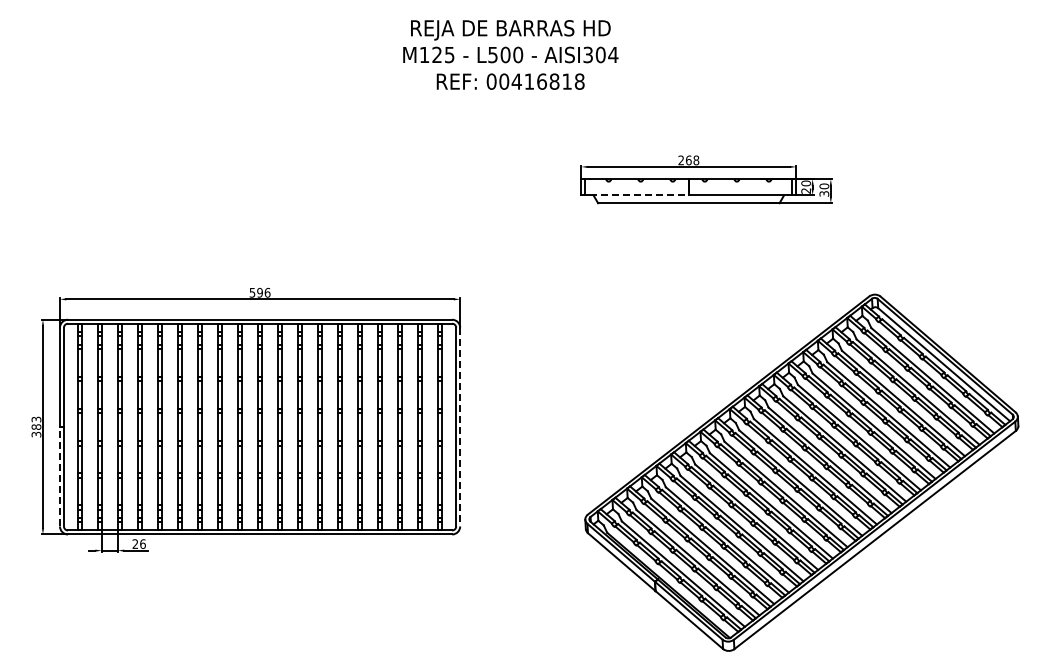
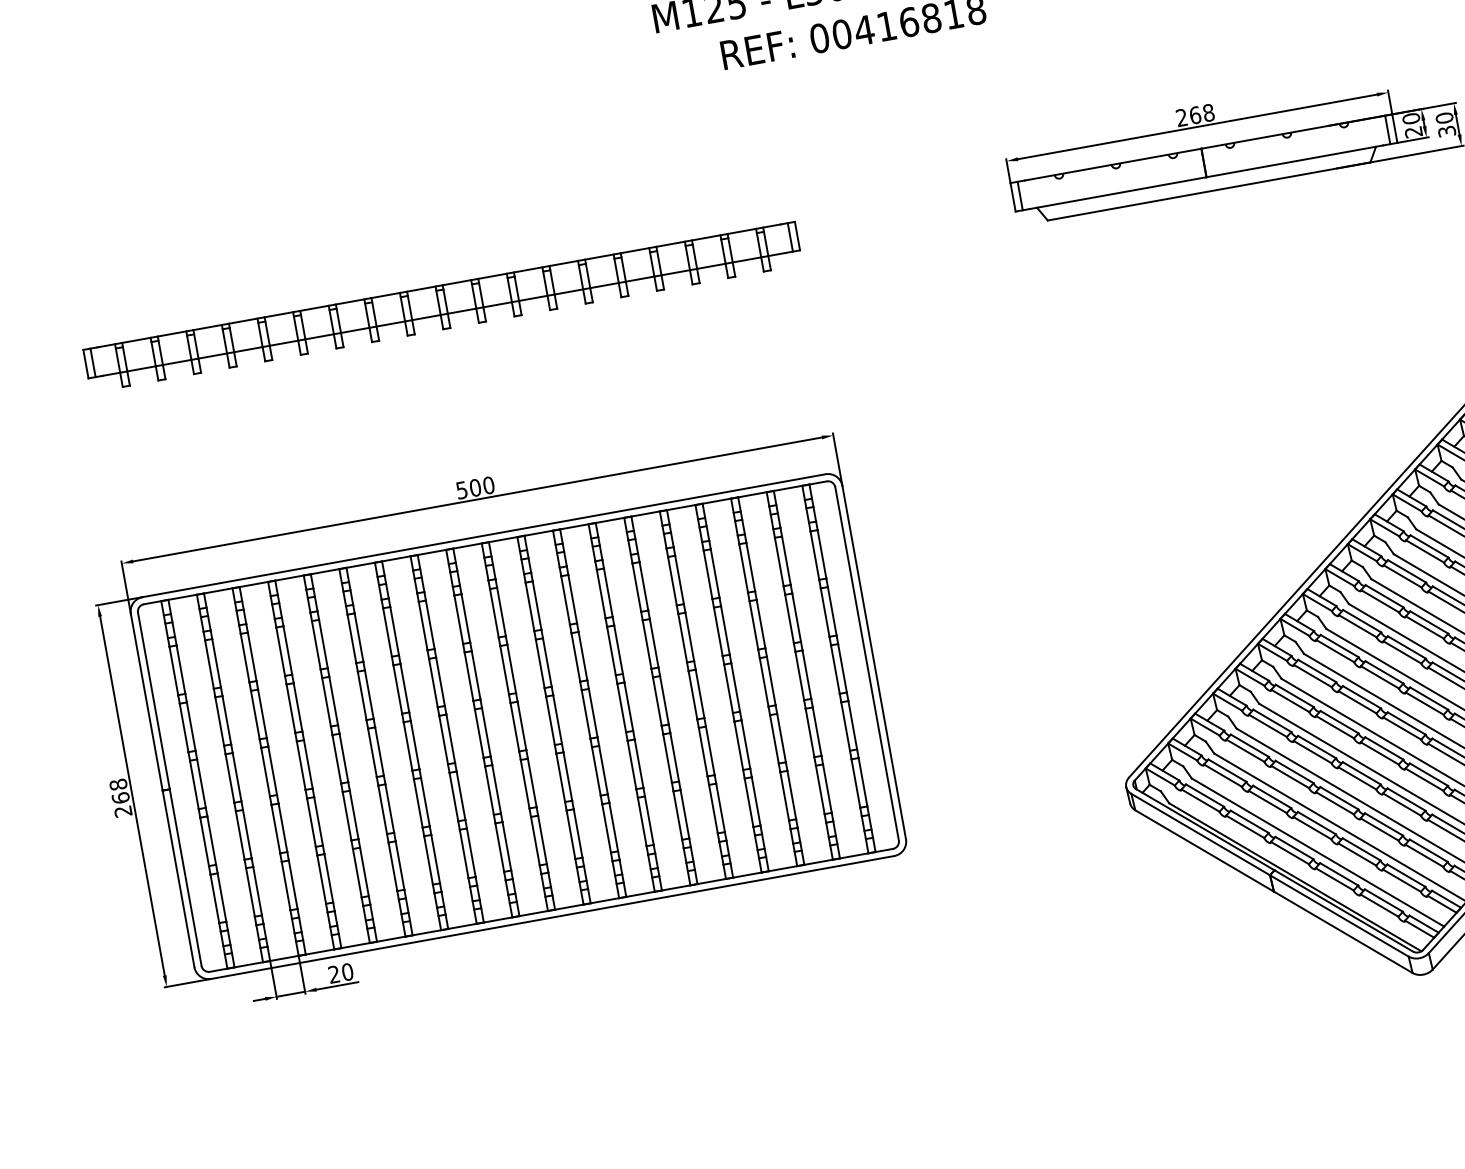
part: (259, 190) -> (441, 306), added
line: (639, 195) -> (1118, 193), dashed -> solid
text: (263, 292) -> (481, 486), 596 -> 500
text: (36, 426) -> (120, 797), 383 -> 268
line: (460, 427) -> (874, 663), dashed -> solid
line: (59, 476) -> (177, 878), dashed -> solid
text: (142, 543) -> (346, 971), 26 -> 20

